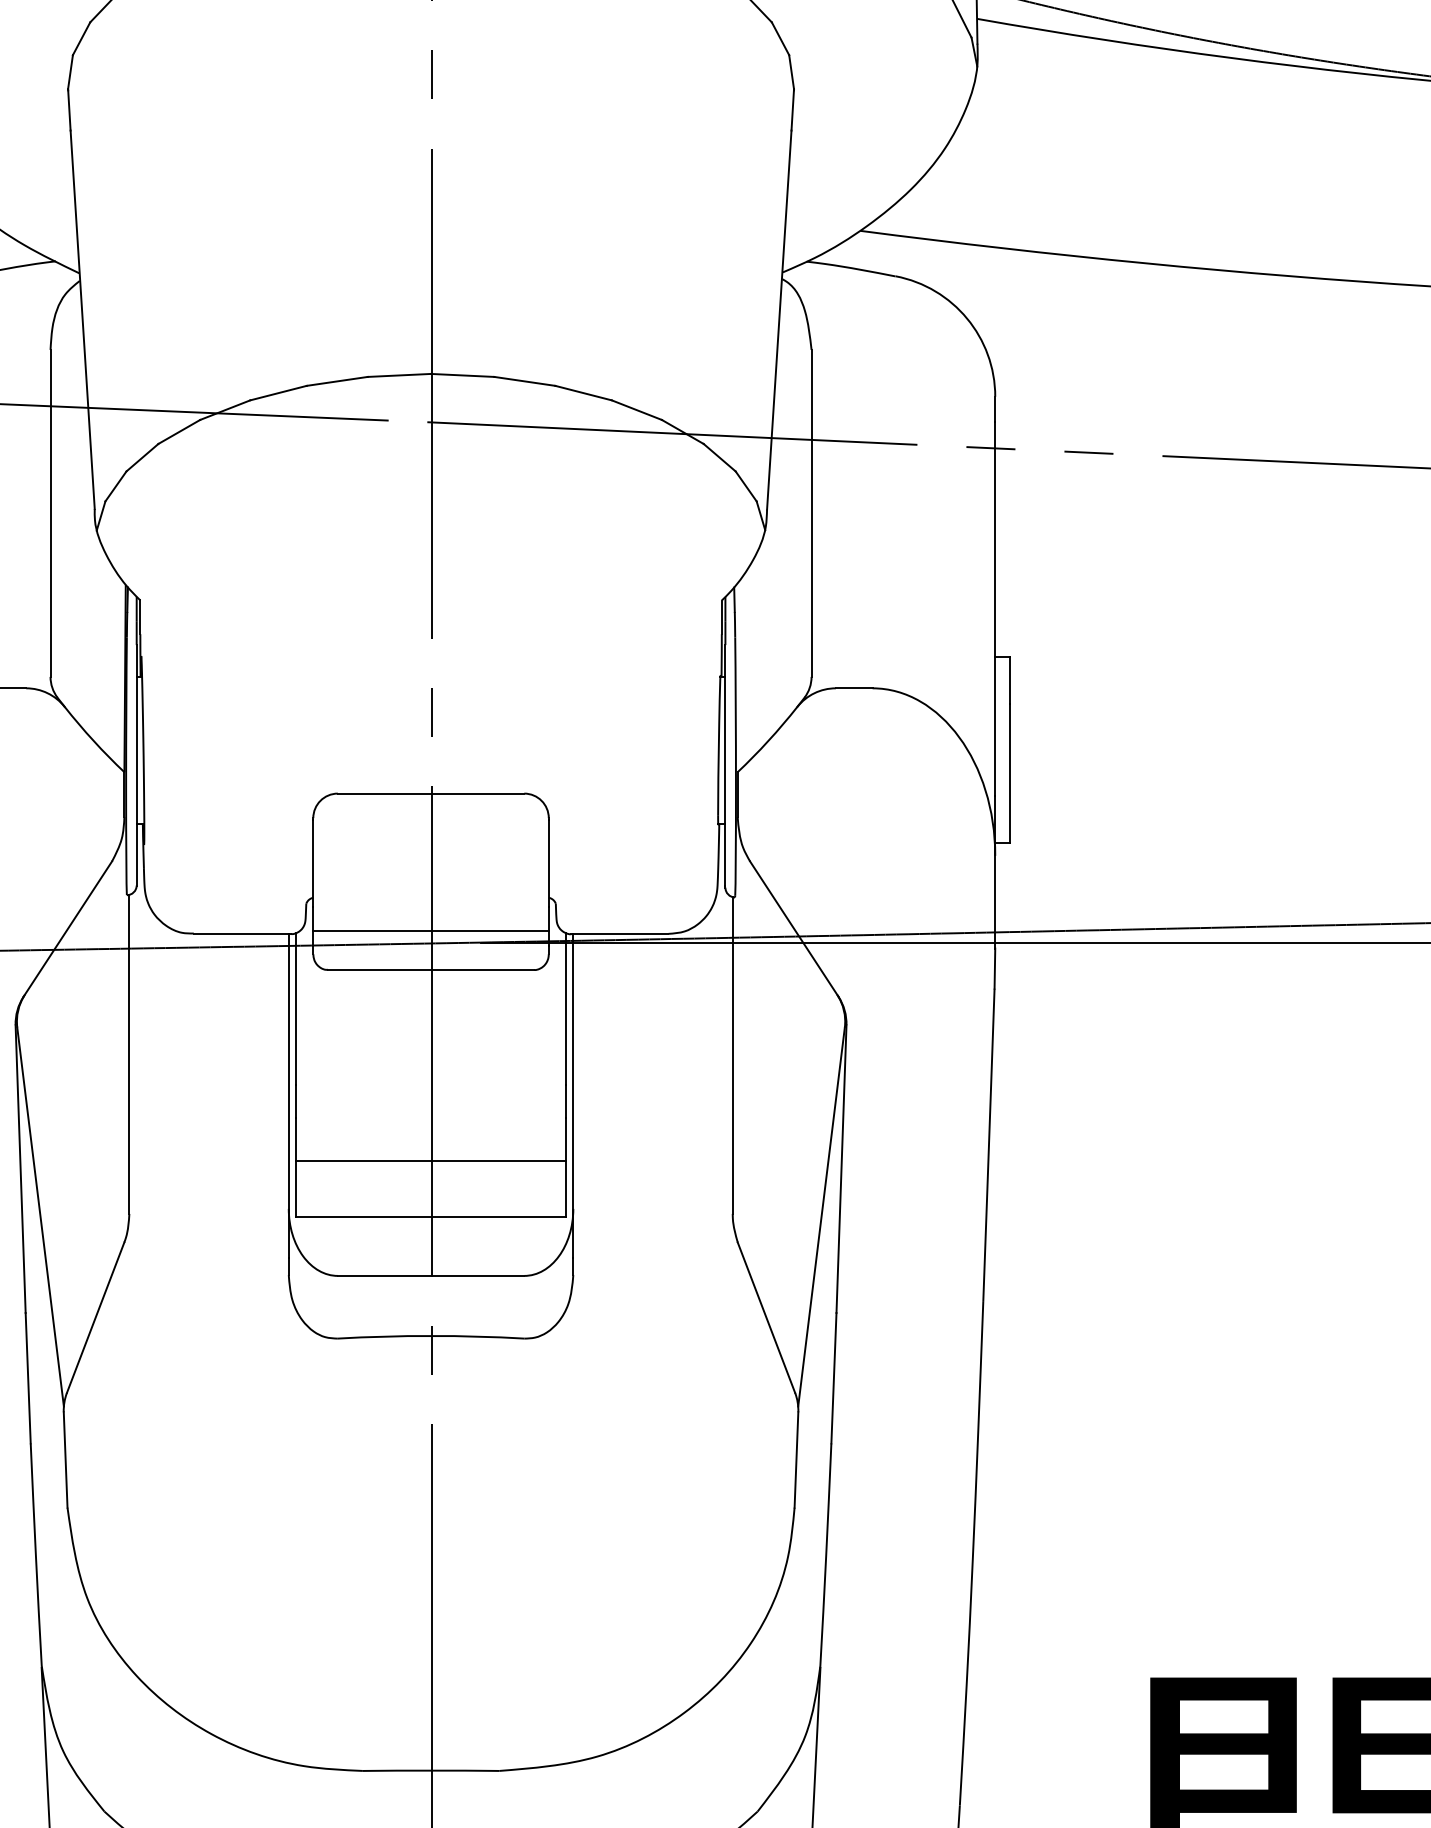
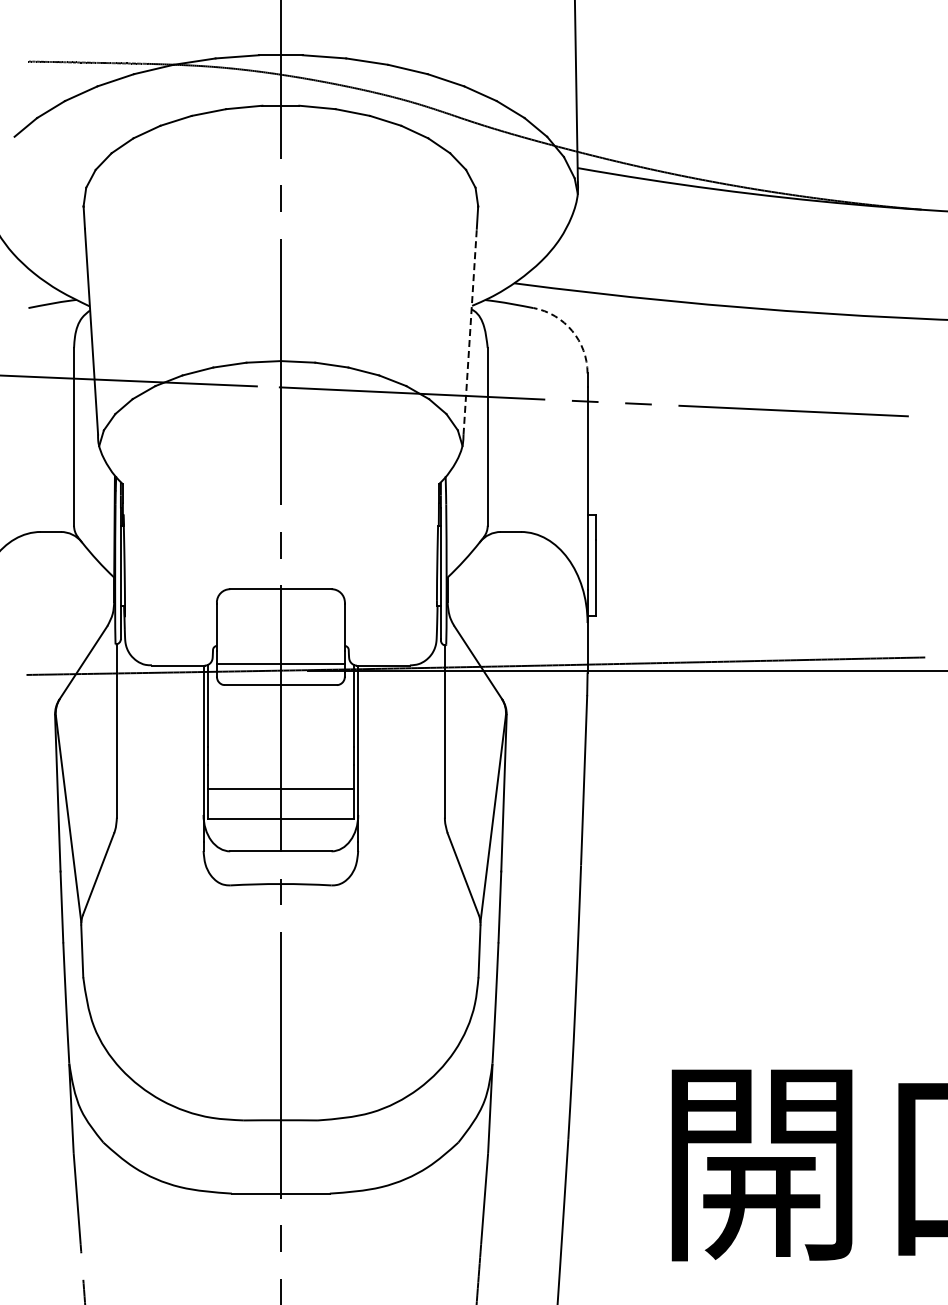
arc: (967, 317) -> (572, 330), solid -> dashed
line: (779, 319) -> (470, 331), solid -> dashed

